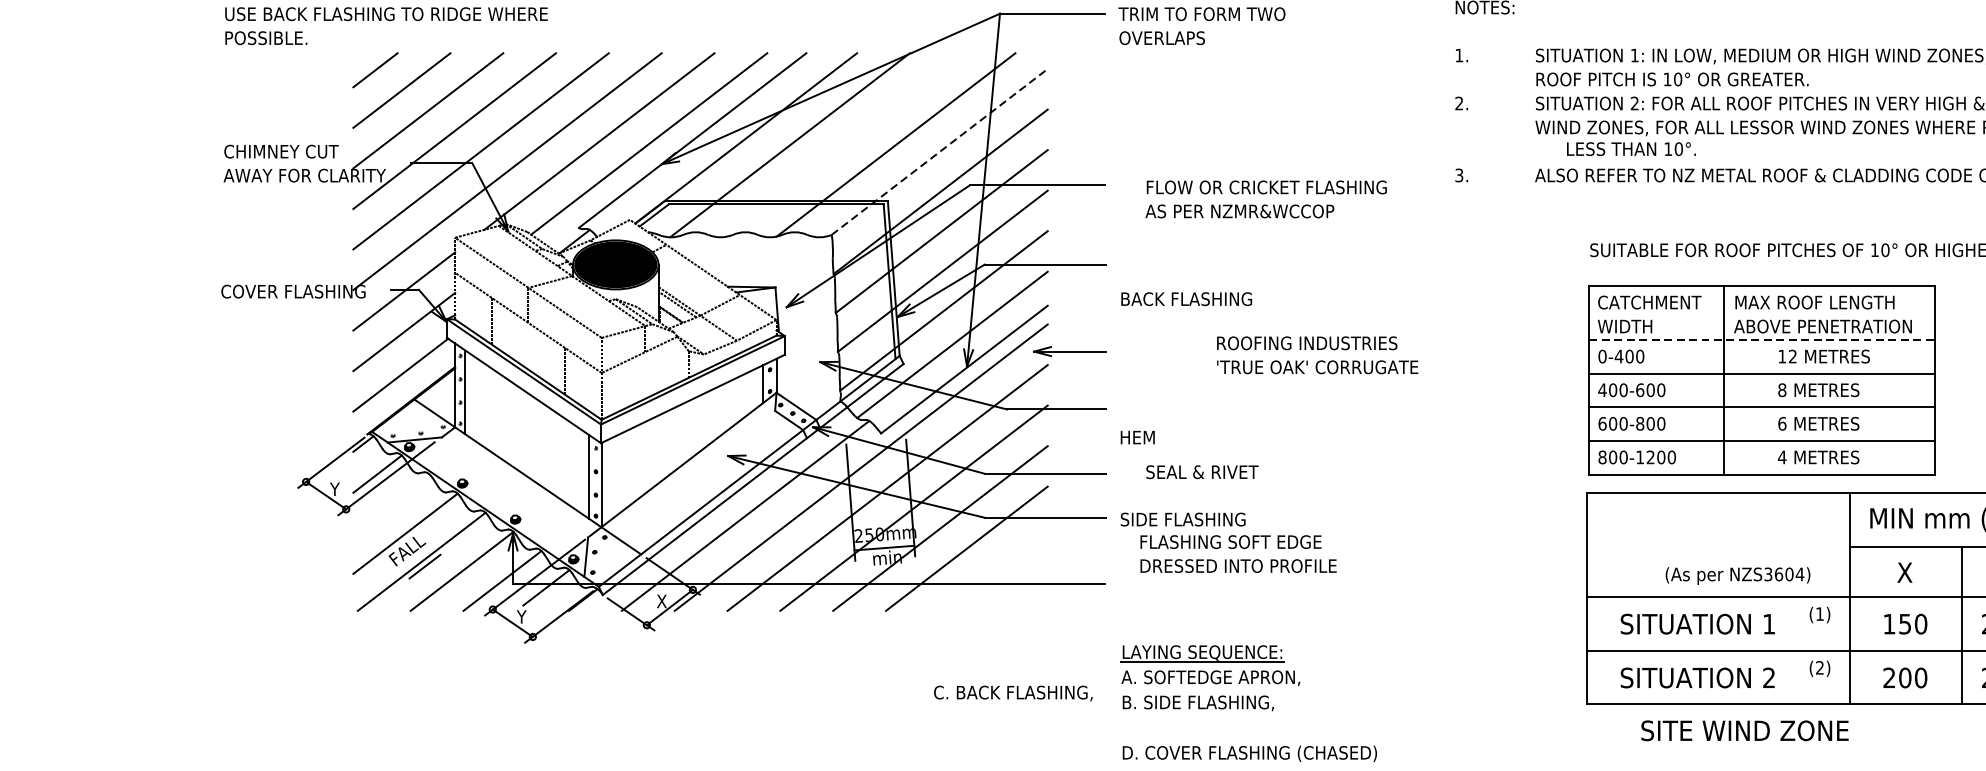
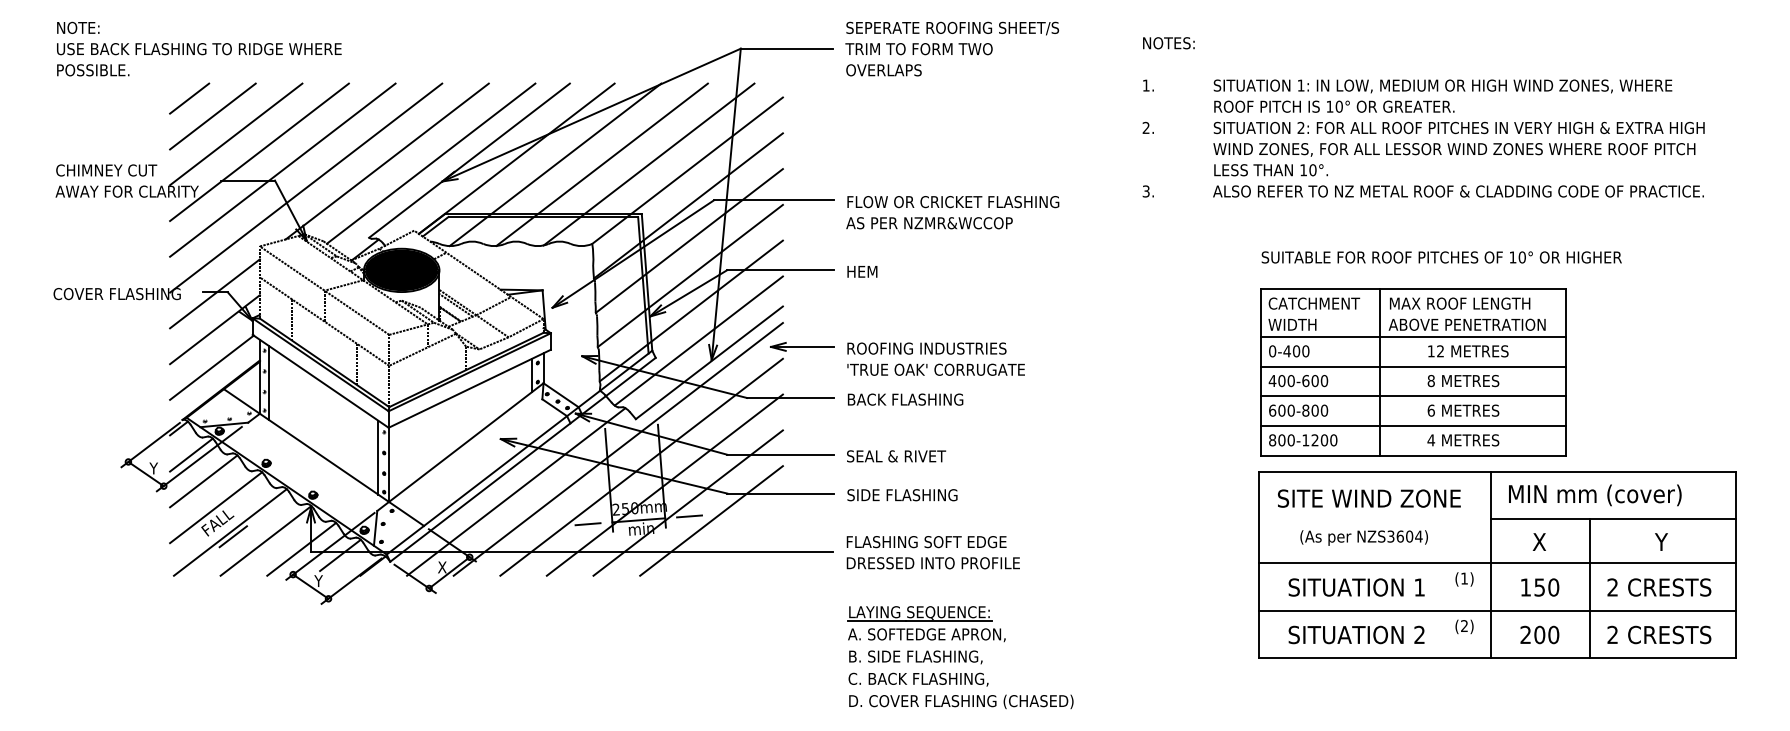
line: (842, 144) -> (601, 164), added
text: (1630, 149) -> (1270, 170), moved
line: (939, 151) -> (687, 170), dashed -> solid
text: (1265, 199) -> (952, 212), moved
text: (1186, 298) -> (905, 399), moved
line: (1762, 339) -> (1413, 336), dashed -> solid
text: (1316, 354) -> (935, 358), moved
text: (1137, 437) -> (862, 271), moved
text: (1202, 472) -> (896, 456), moved
line: (391, 504) -> (203, 481), added
line: (941, 543) -> (689, 516), added
line: (826, 552) -> (587, 524), added
text: (1237, 553) -> (932, 552), moved
text: (1737, 575) -> (1363, 537), moved
text: (1013, 693) -> (918, 679), moved
text: (1745, 730) -> (1369, 498), moved

